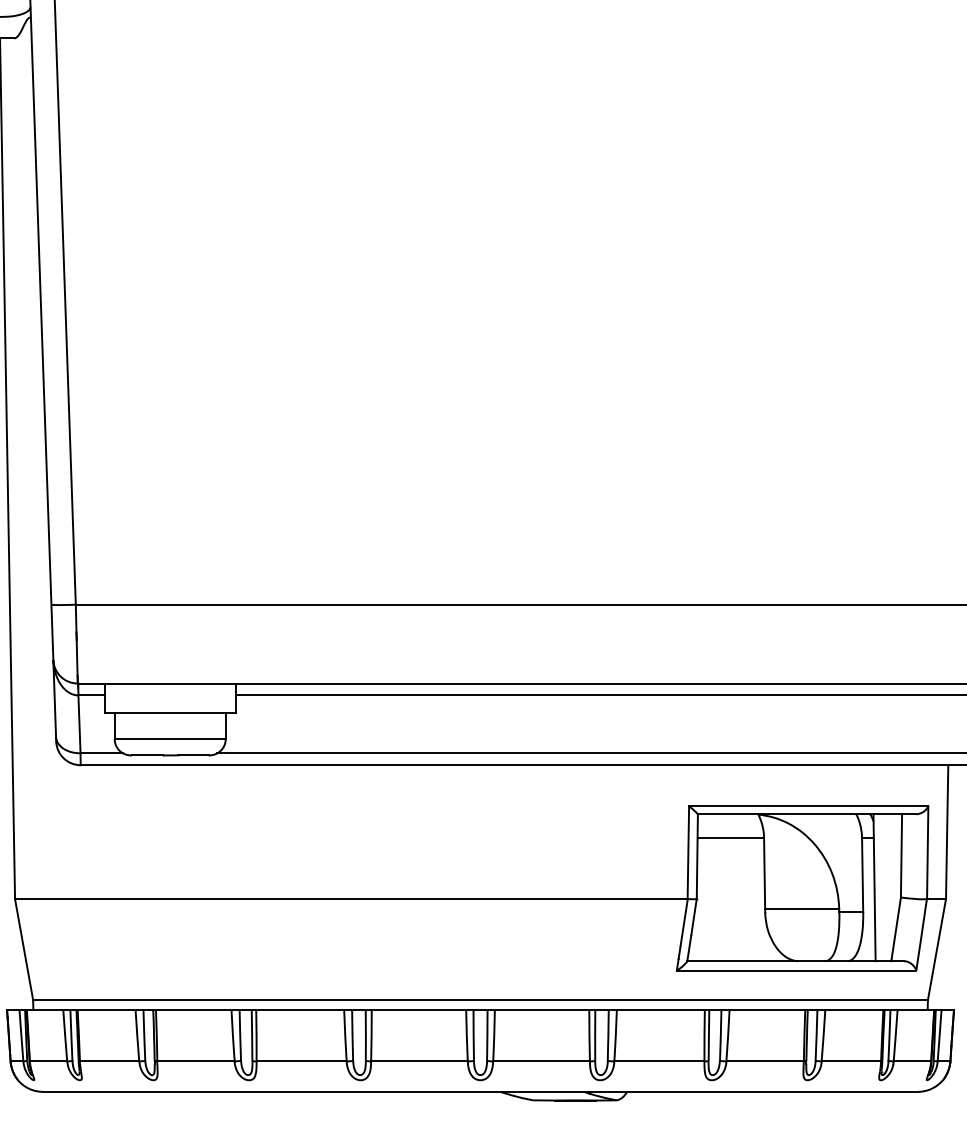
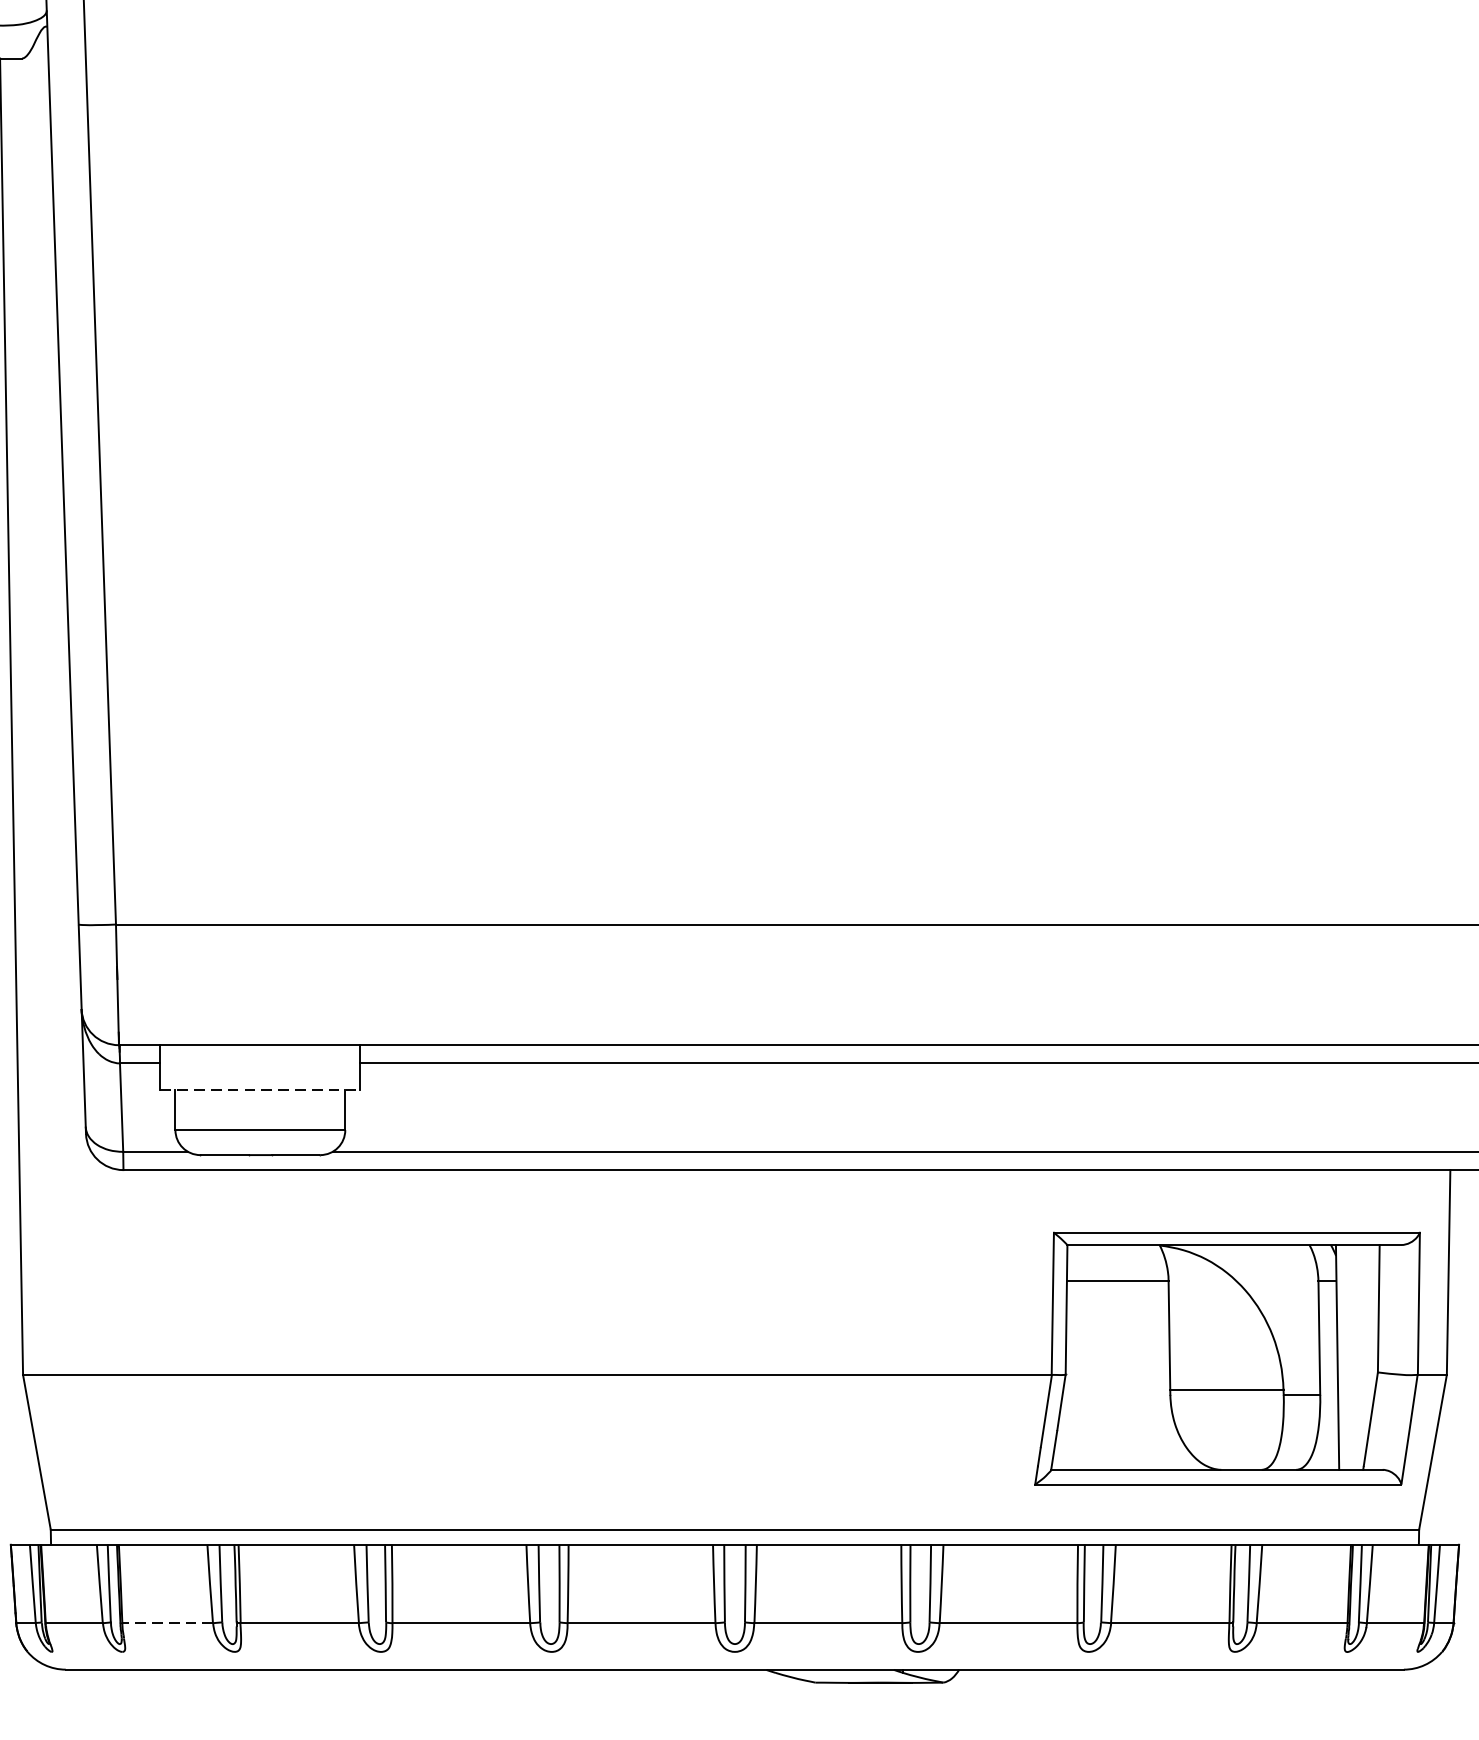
line: (170, 712) -> (260, 1089), solid -> dashed
line: (109, 1061) -> (167, 1623), solid -> dashed

